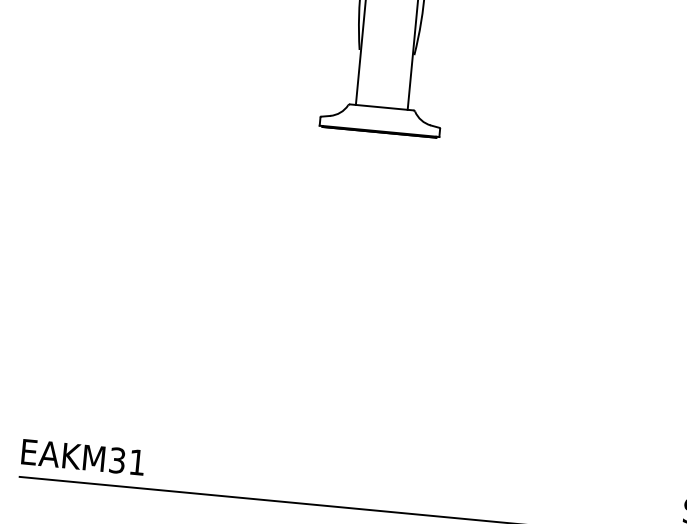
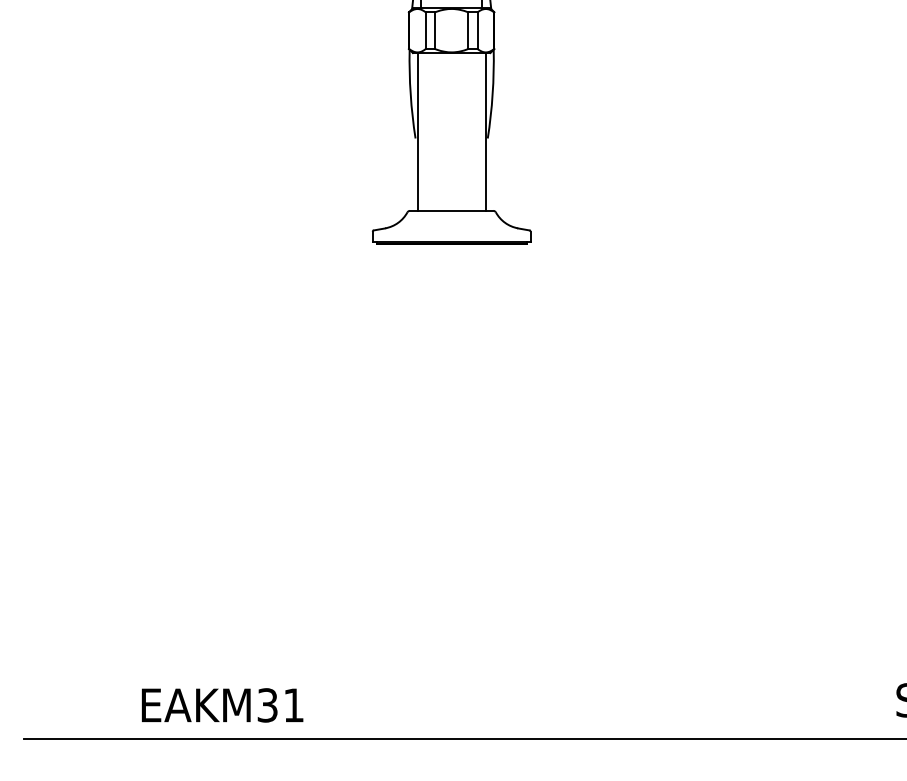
text: (83, 457) -> (222, 705), moved

